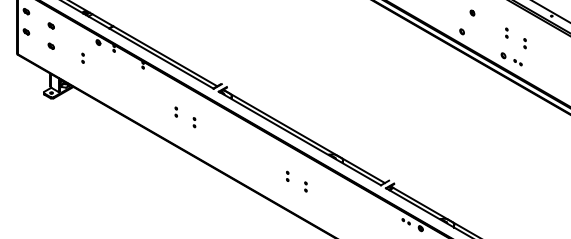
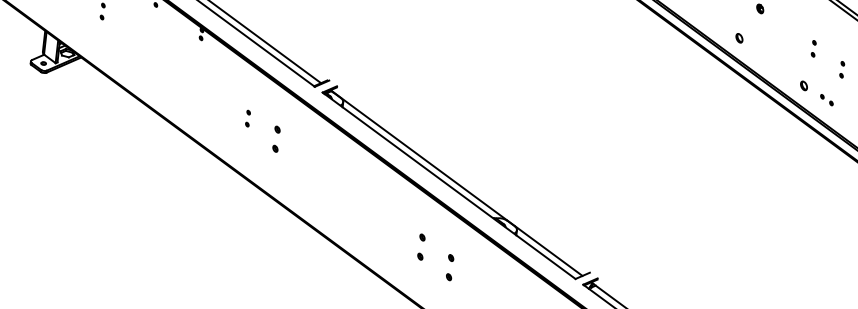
part: (194, 122) -> (276, 139), size x1.6
part: (287, 175) -> (421, 245), size x1.6
part: (305, 186) -> (449, 266), size x1.6

